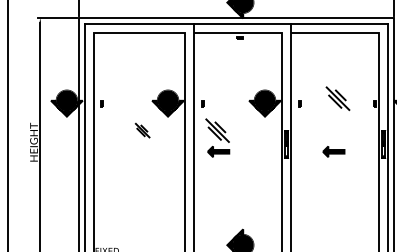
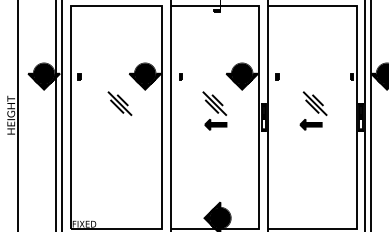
part: (337, 98) -> (314, 103), moved
part: (142, 130) -> (119, 103), size x1.67
part: (217, 137) -> (214, 110), moved

